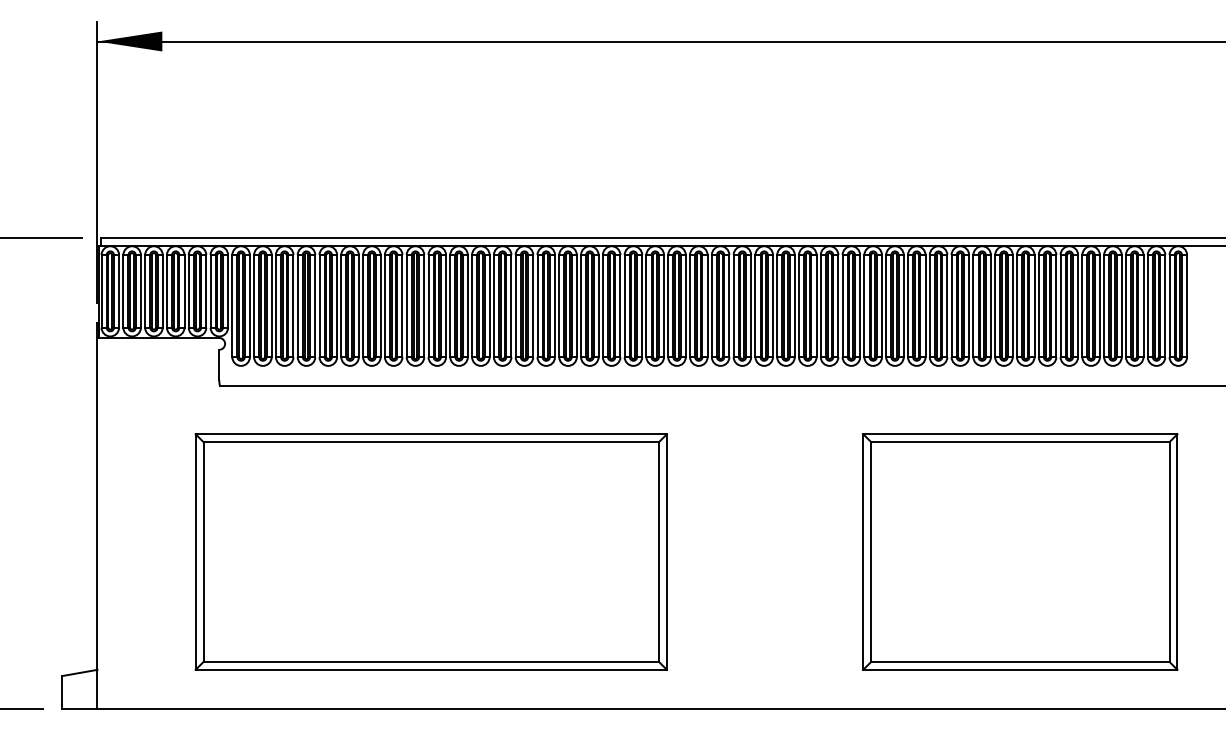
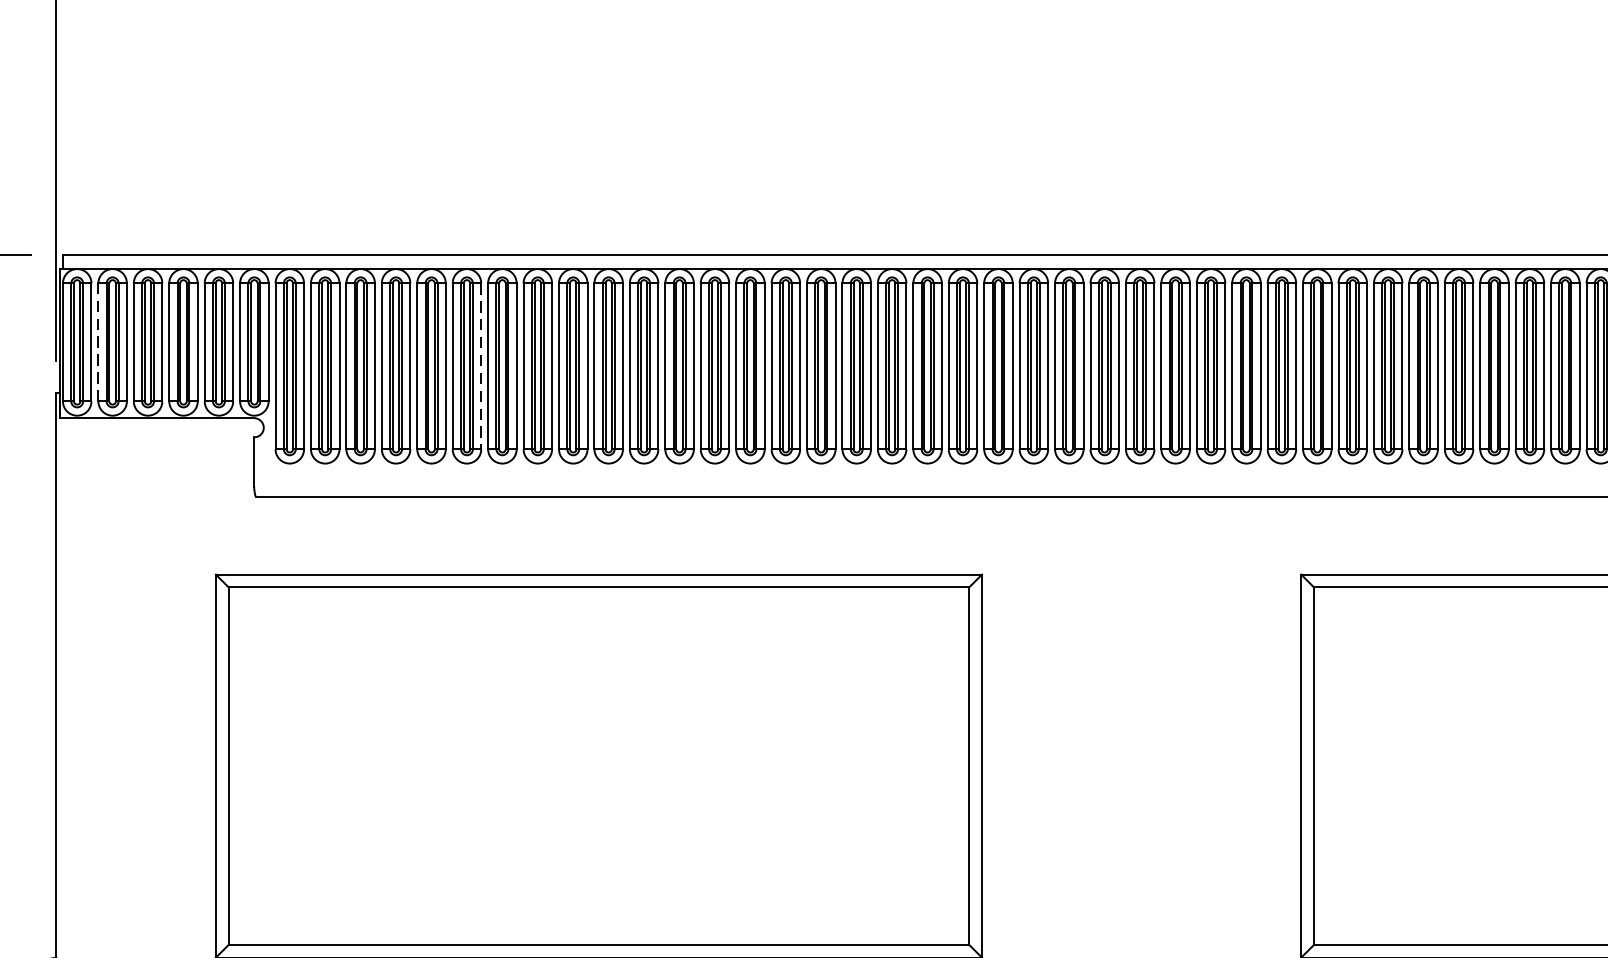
line: (123, 290) -> (98, 340), solid -> dashed
line: (358, 306) -> (480, 366), solid -> dashed

